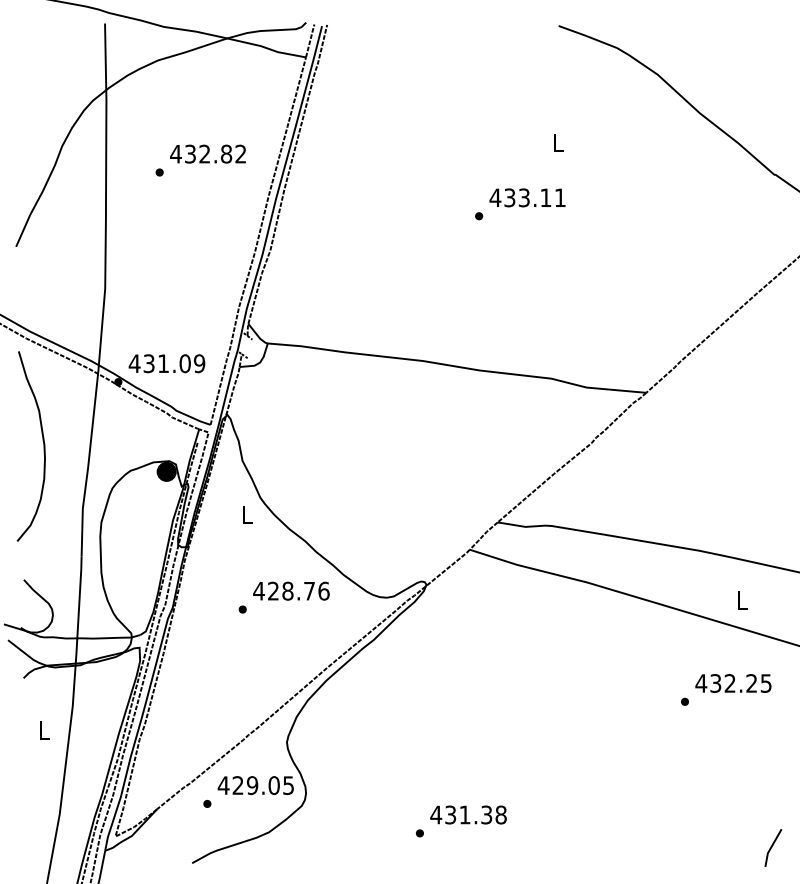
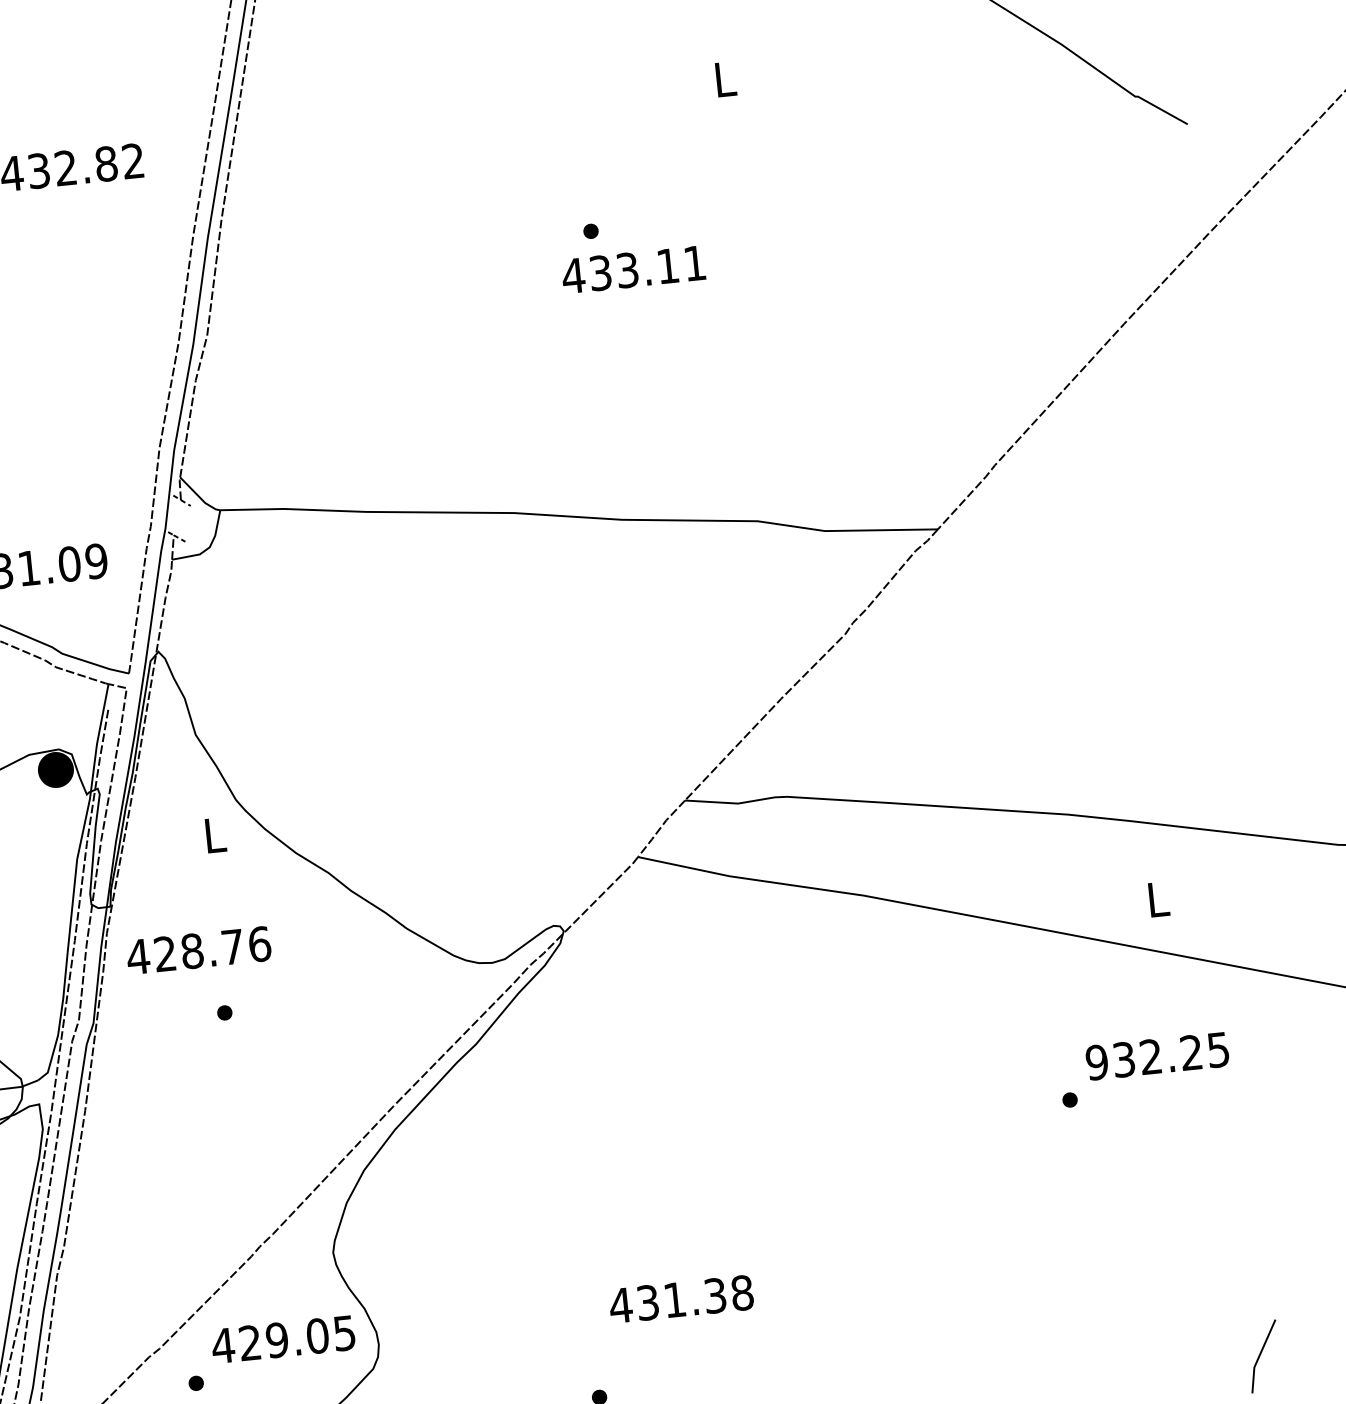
text: (527, 197) -> (633, 269), moved
text: (291, 590) -> (198, 949), moved
text: (701, 683) -> (1097, 1062), 432.25 -> 932.25
text: (468, 814) -> (681, 1298), moved

